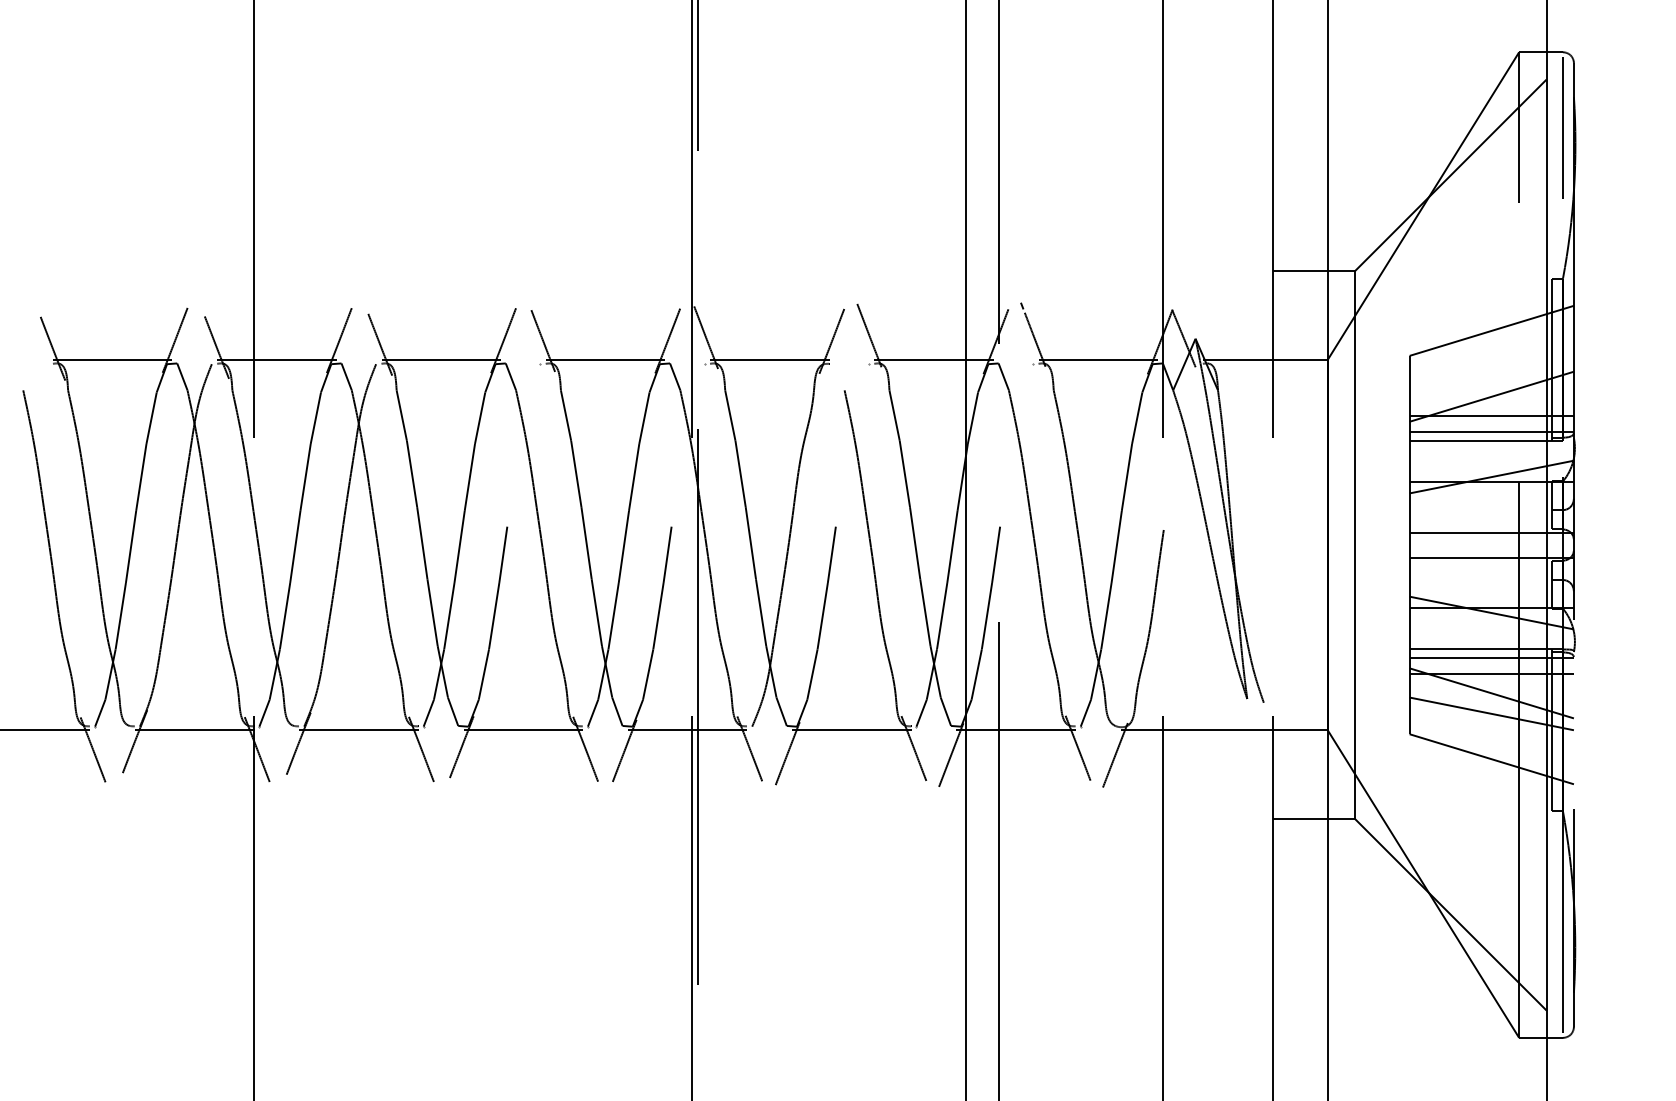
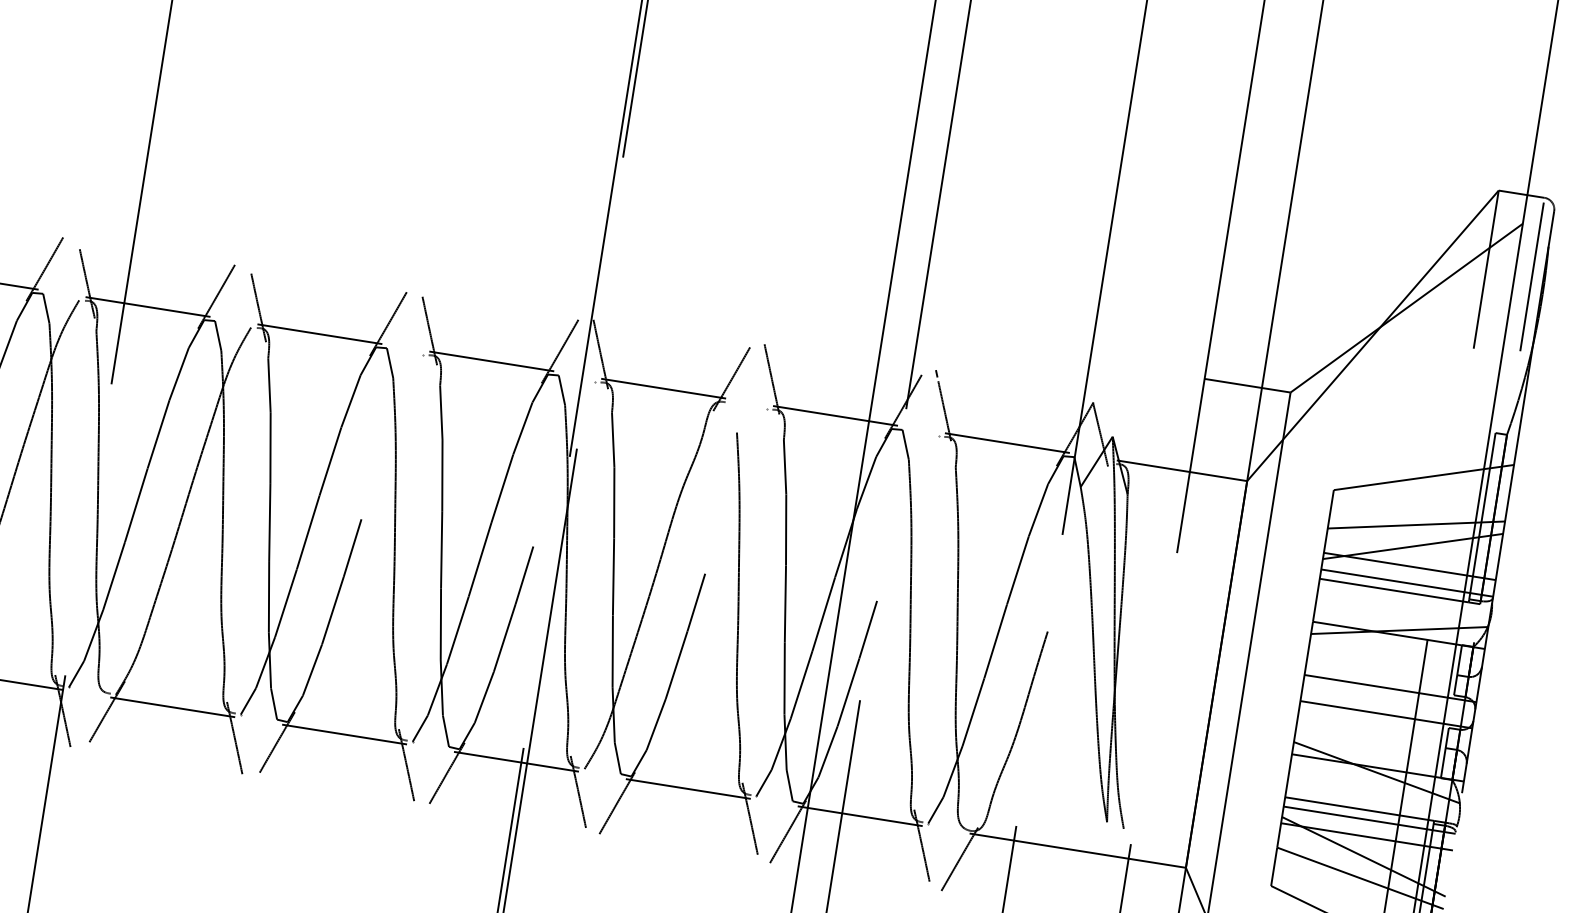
line: (1491, 375) -> (1416, 524), added

